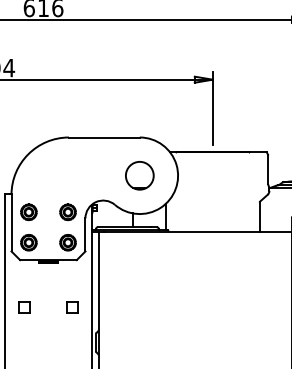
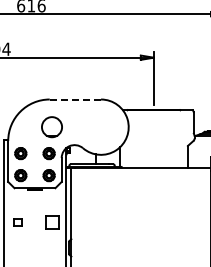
line: (104, 137) -> (75, 99), solid -> dashed
circle: (139, 176) -> (51, 127), moved
part: (71, 307) -> (51, 222), size x1.6

